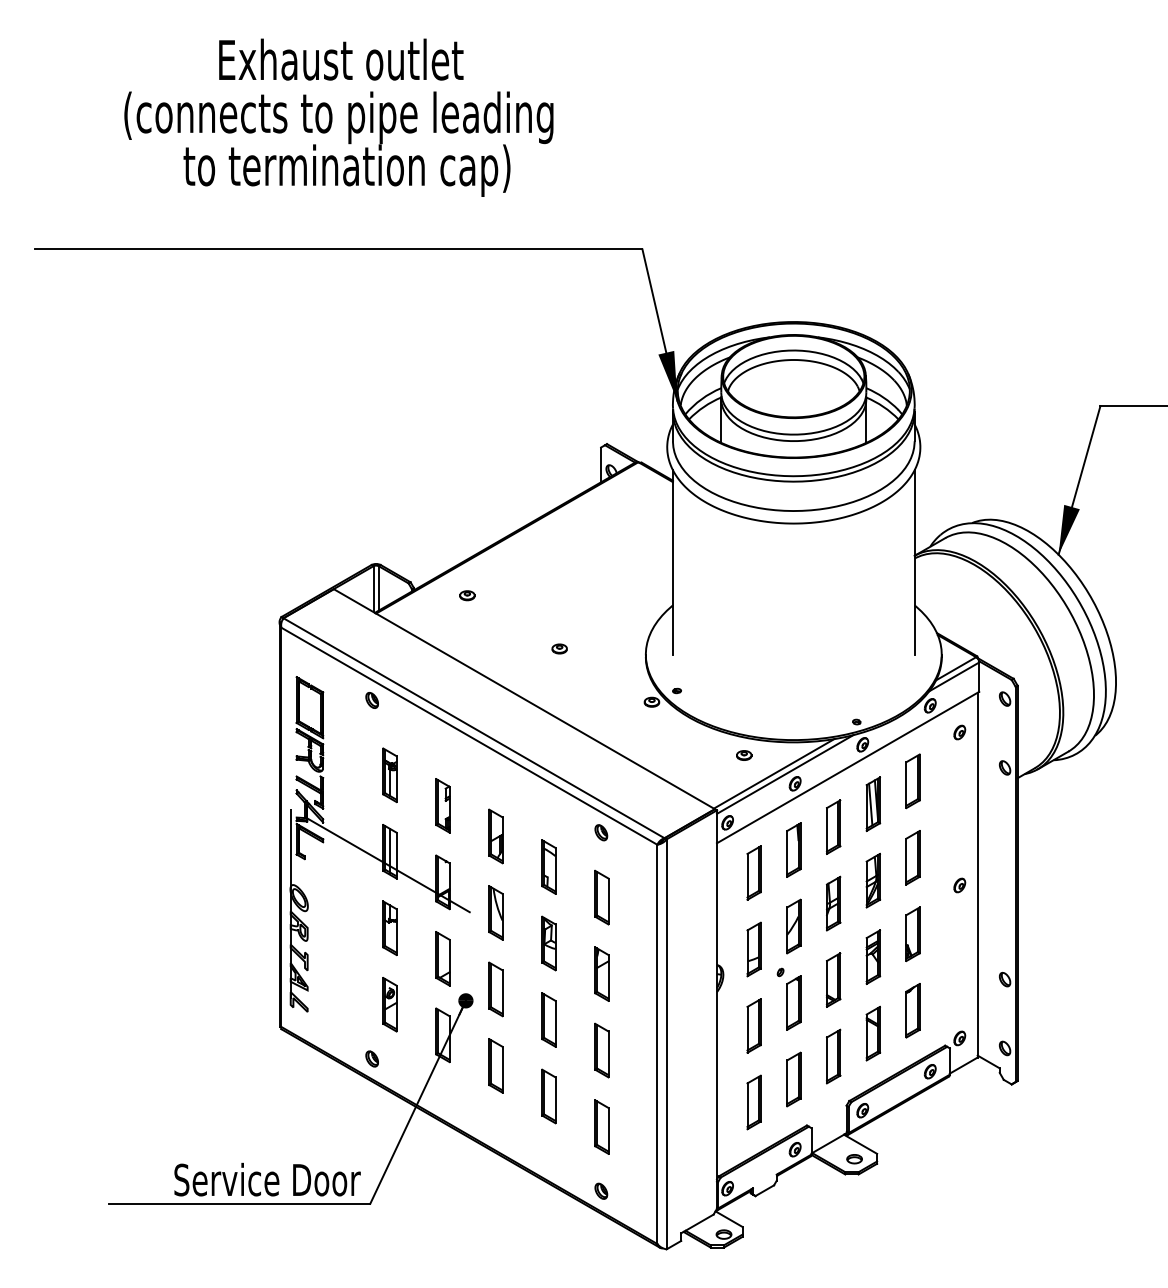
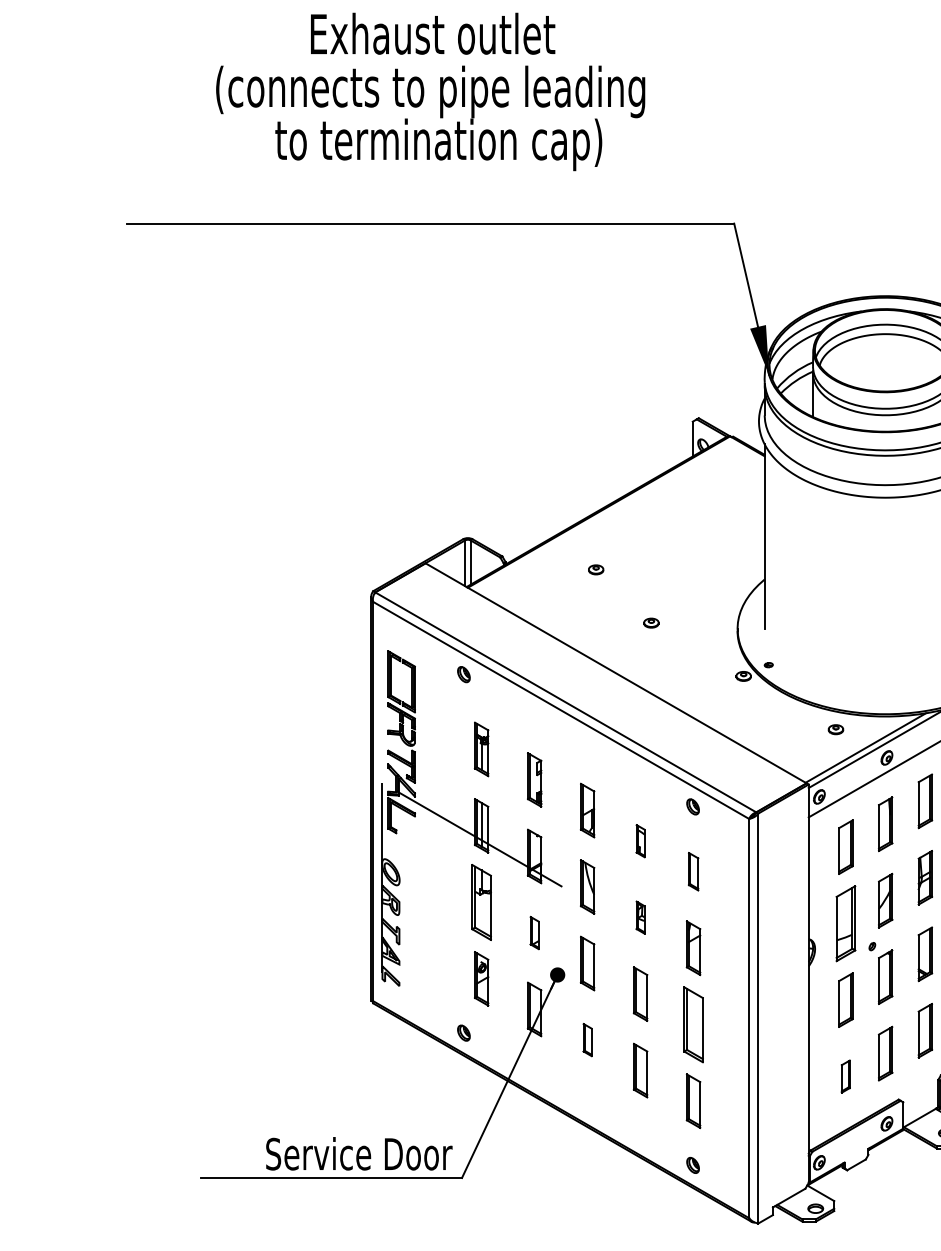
part: (467, 595) -> (596, 569), moved
part: (548, 866) -> (640, 840), size x0.6
part: (601, 897) -> (693, 871), size x0.7
part: (389, 927) -> (481, 901), size x1.4
part: (548, 943) -> (640, 917), size x0.6
part: (753, 949) -> (845, 923), size x1.4
part: (442, 958) -> (534, 932), size x0.6
part: (601, 1050) -> (693, 1024), size x1.4
part: (495, 1065) -> (587, 1039), size x0.6
part: (753, 1102) -> (845, 1076), size x0.6

